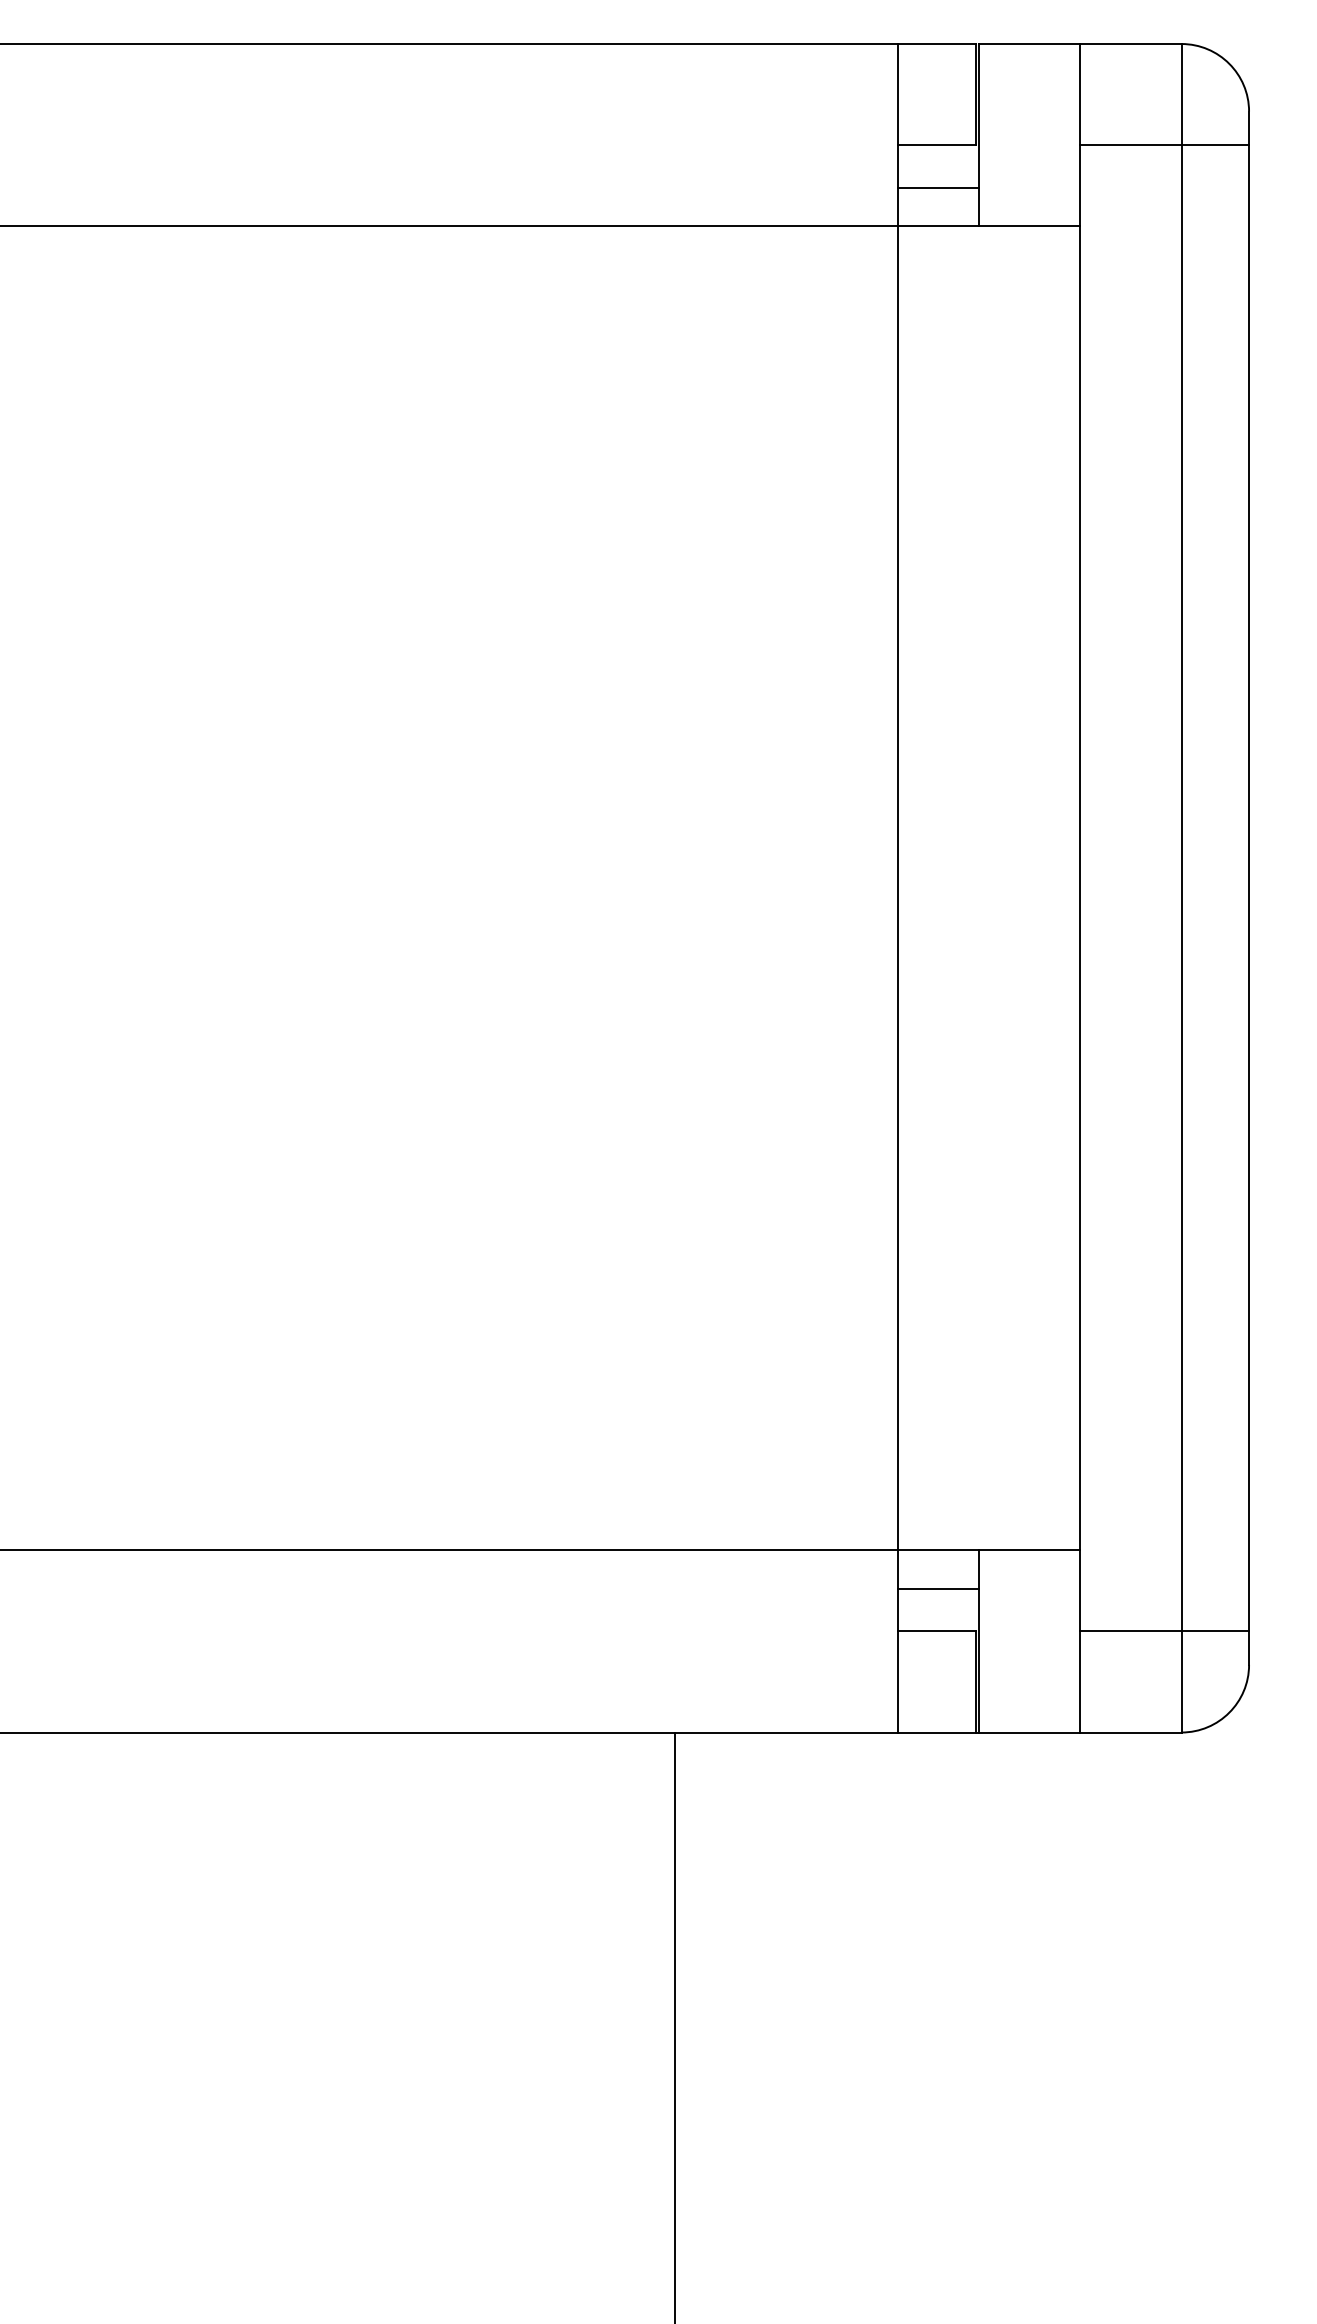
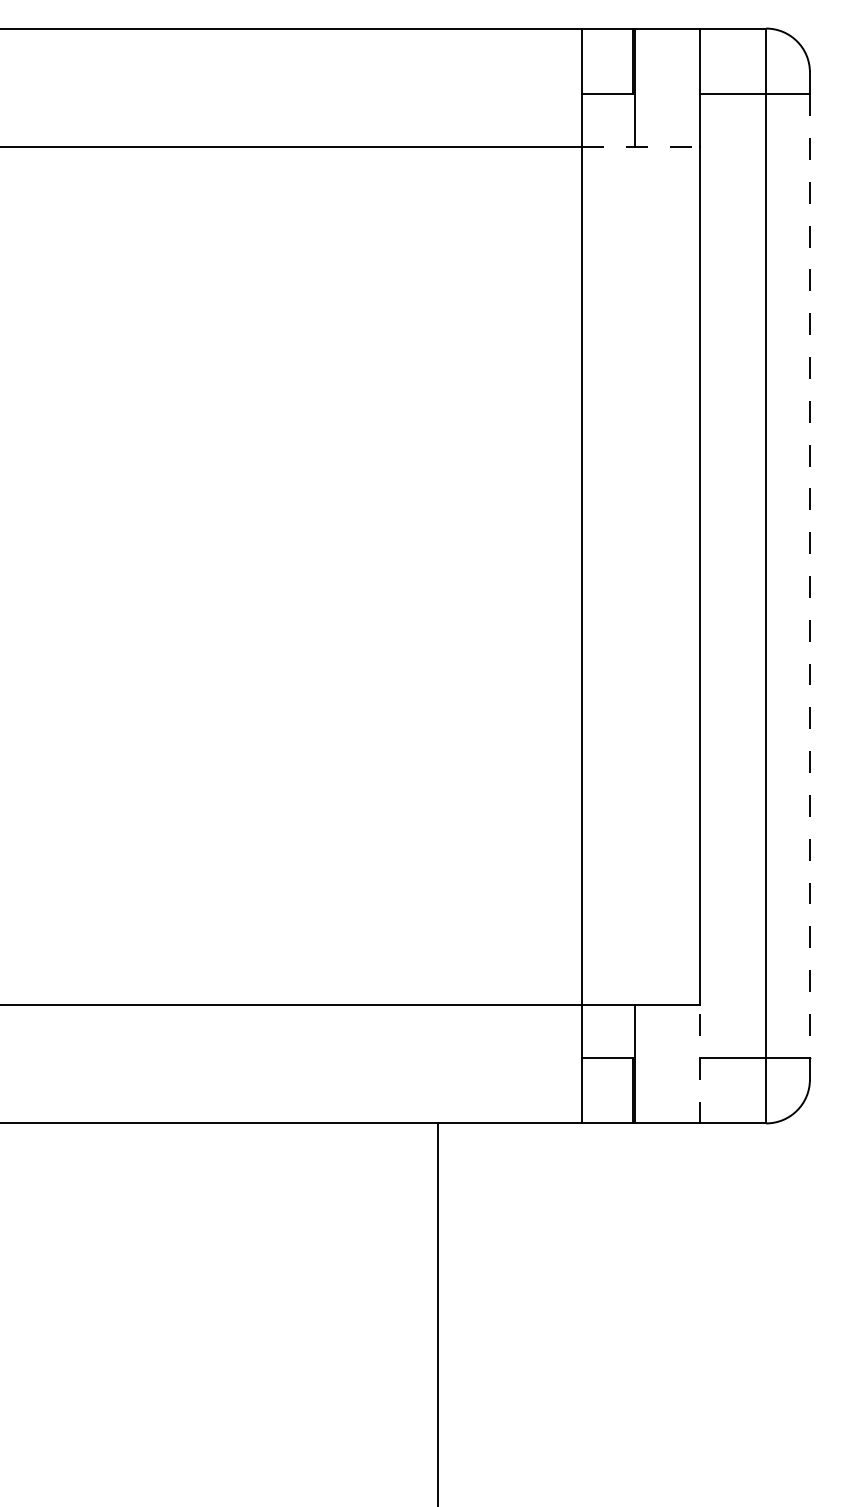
line: (938, 187) -> (608, 121), removed
line: (989, 225) -> (641, 146), solid -> dashed
line: (1248, 889) -> (809, 576), solid -> dashed
line: (938, 1589) -> (608, 1030), removed
line: (1080, 1640) -> (700, 1063), solid -> dashed

